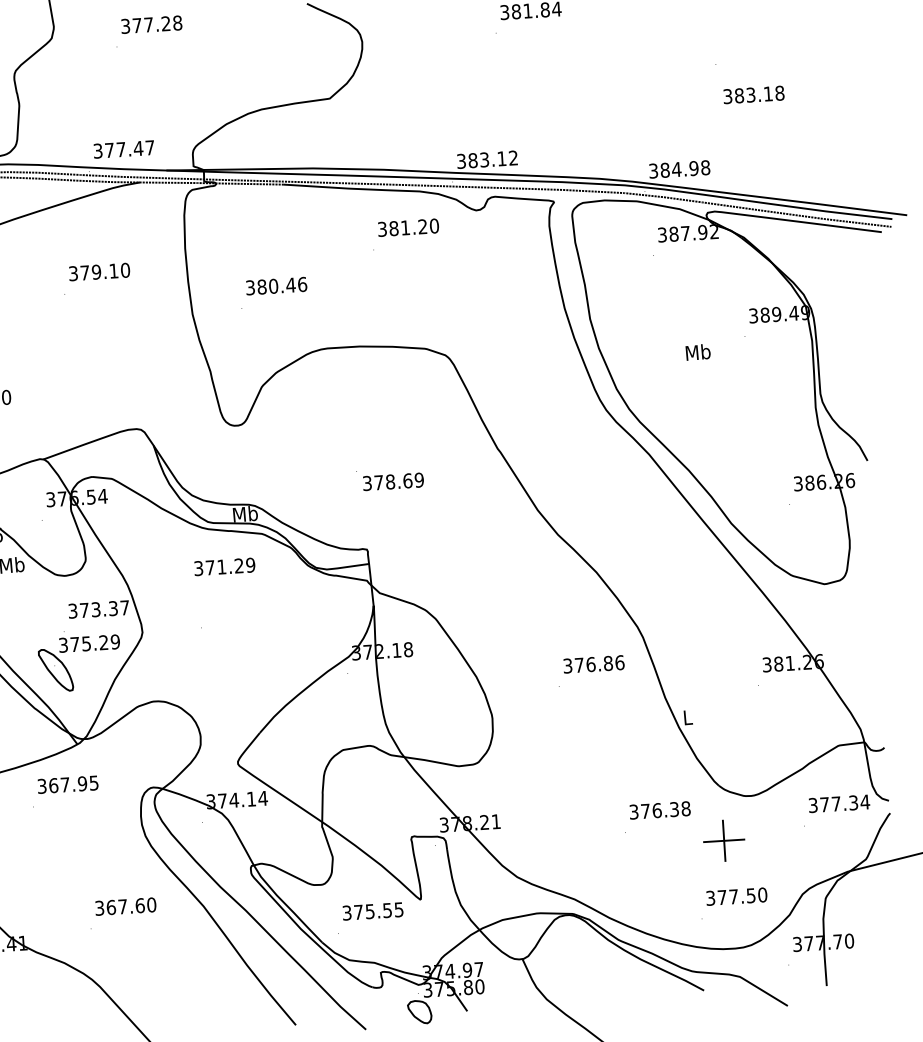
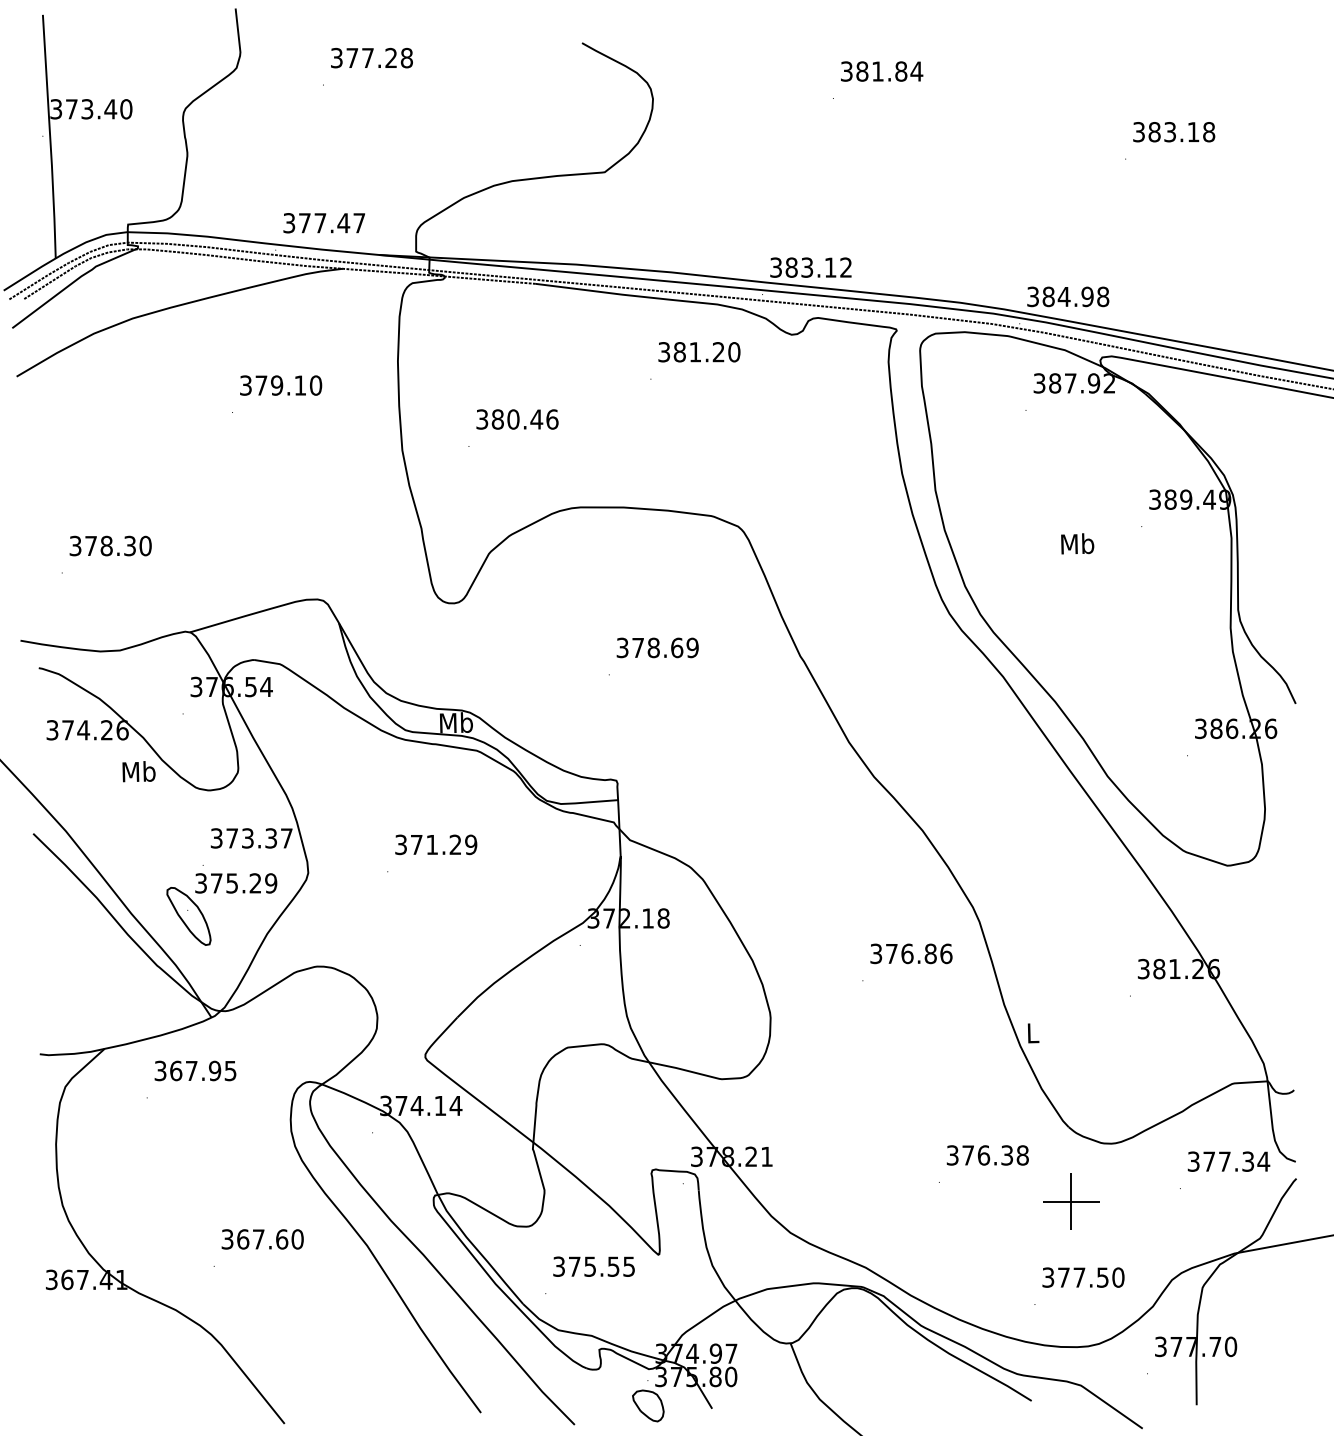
text: (754, 95) -> (1174, 132), moved
text: (393, 481) -> (657, 647), moved
text: (224, 566) -> (436, 844), moved

